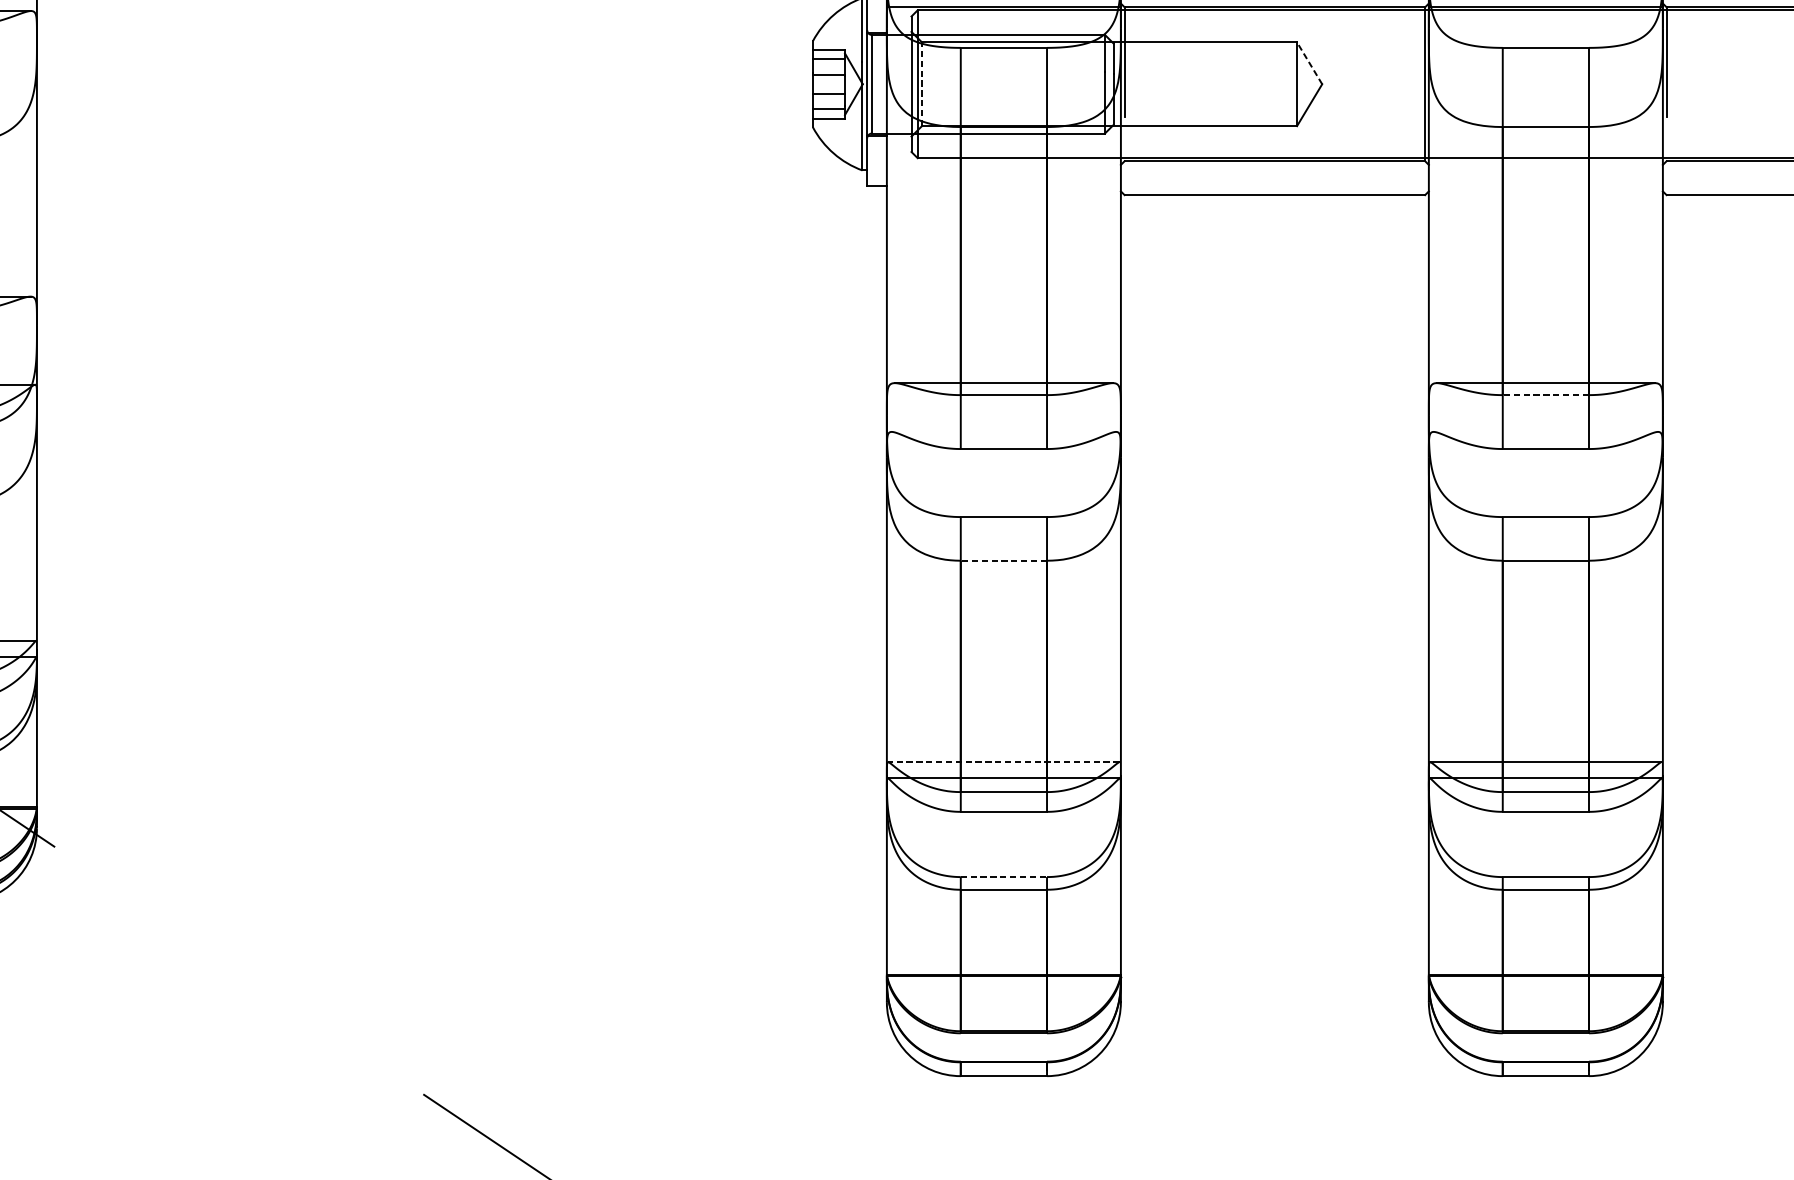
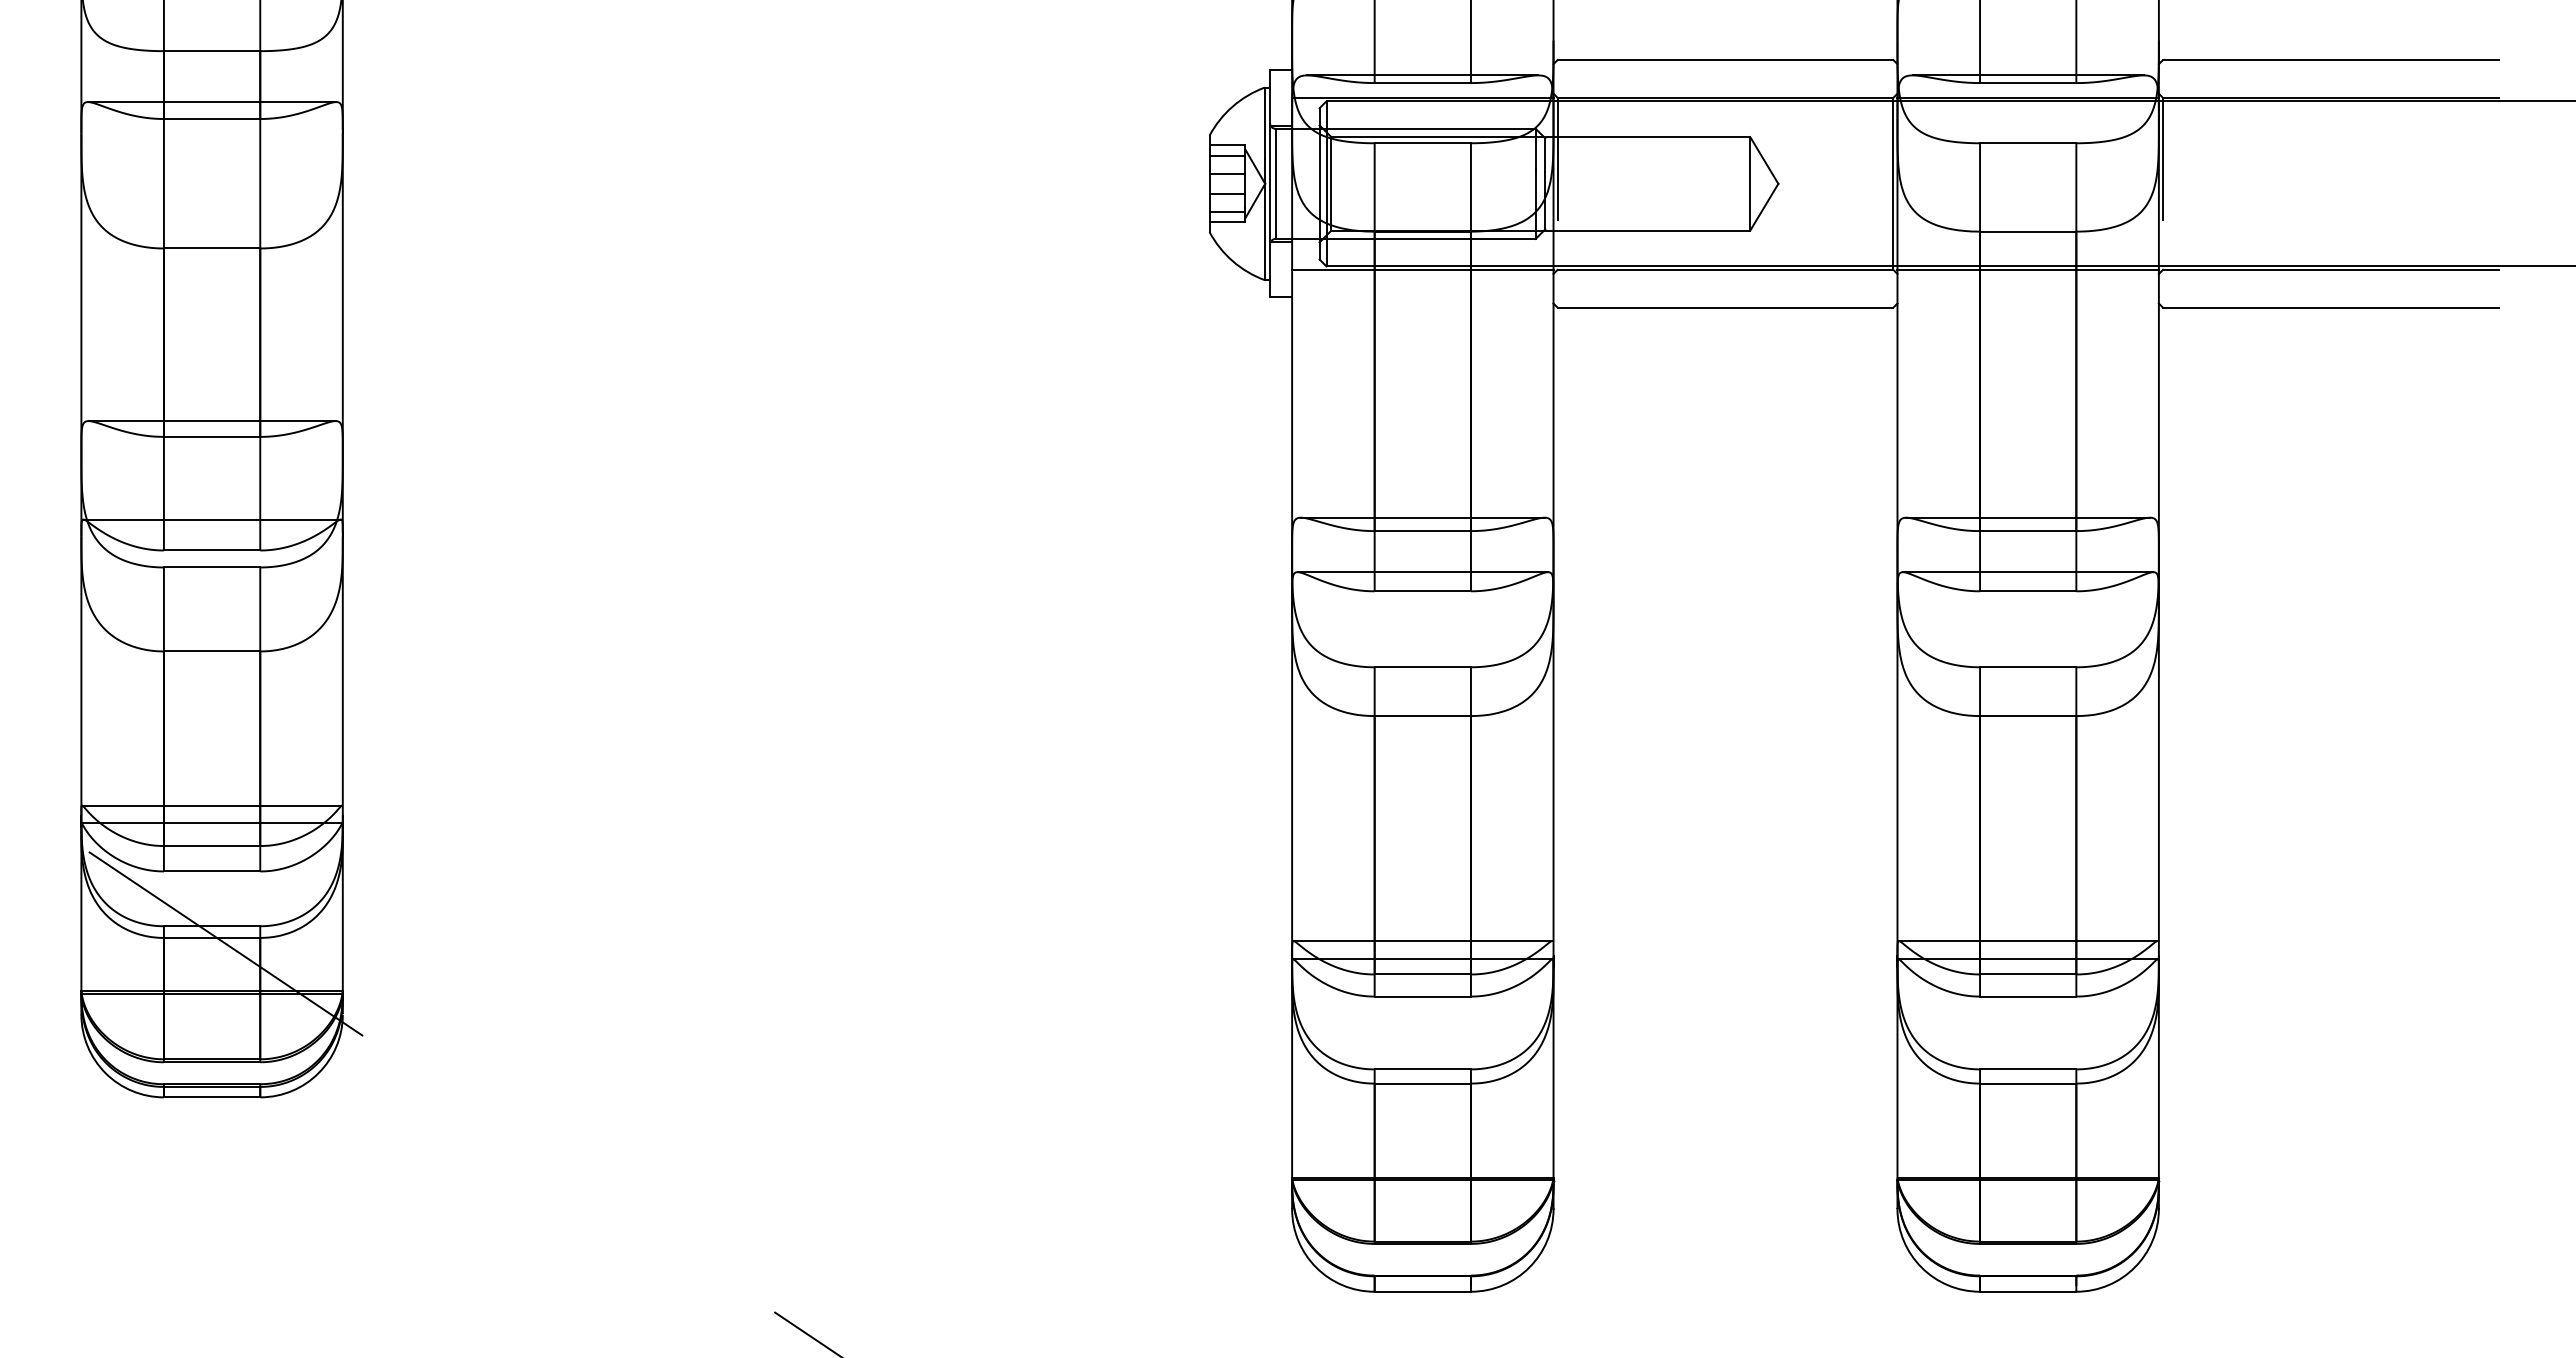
line: (1309, 63) -> (1764, 160), dashed -> solid
line: (922, 83) -> (1331, 183), dashed -> solid
line: (1003, 160) -> (1422, 269), added
line: (1545, 160) -> (2027, 269), added
line: (1545, 395) -> (2027, 531), dashed -> solid
line: (1003, 432) -> (1422, 572), added
line: (1545, 432) -> (2027, 572), added
line: (1003, 561) -> (1422, 716), dashed -> solid
line: (1003, 762) -> (1422, 941), dashed -> solid
line: (1004, 877) -> (1423, 1069), dashed -> solid

